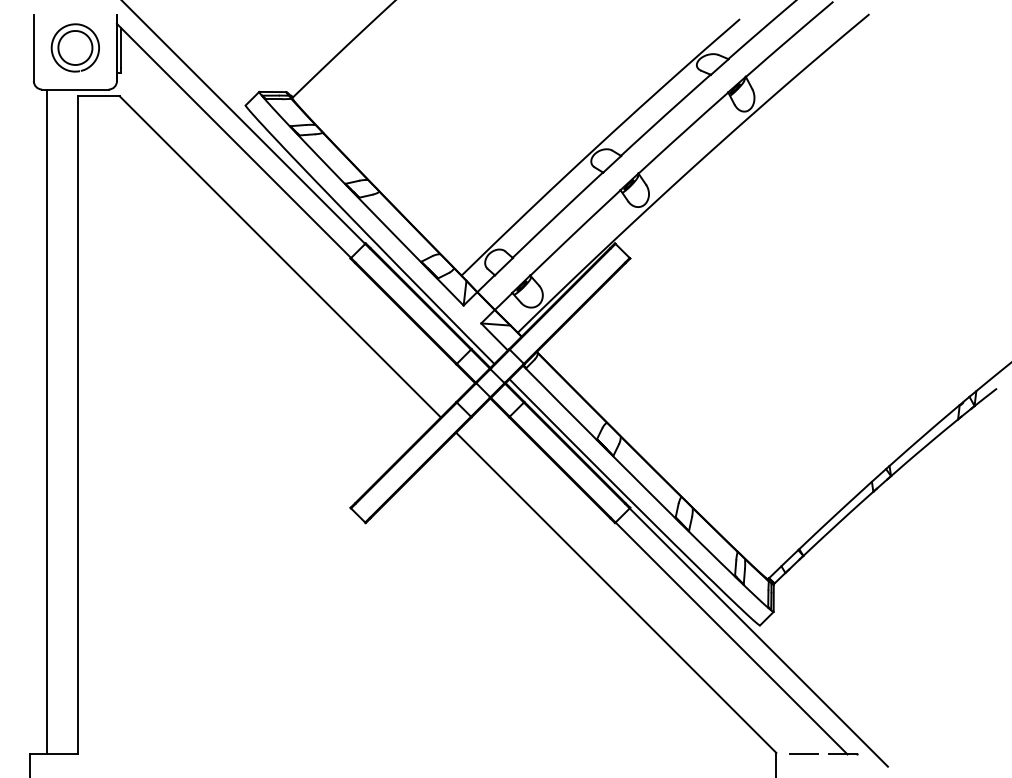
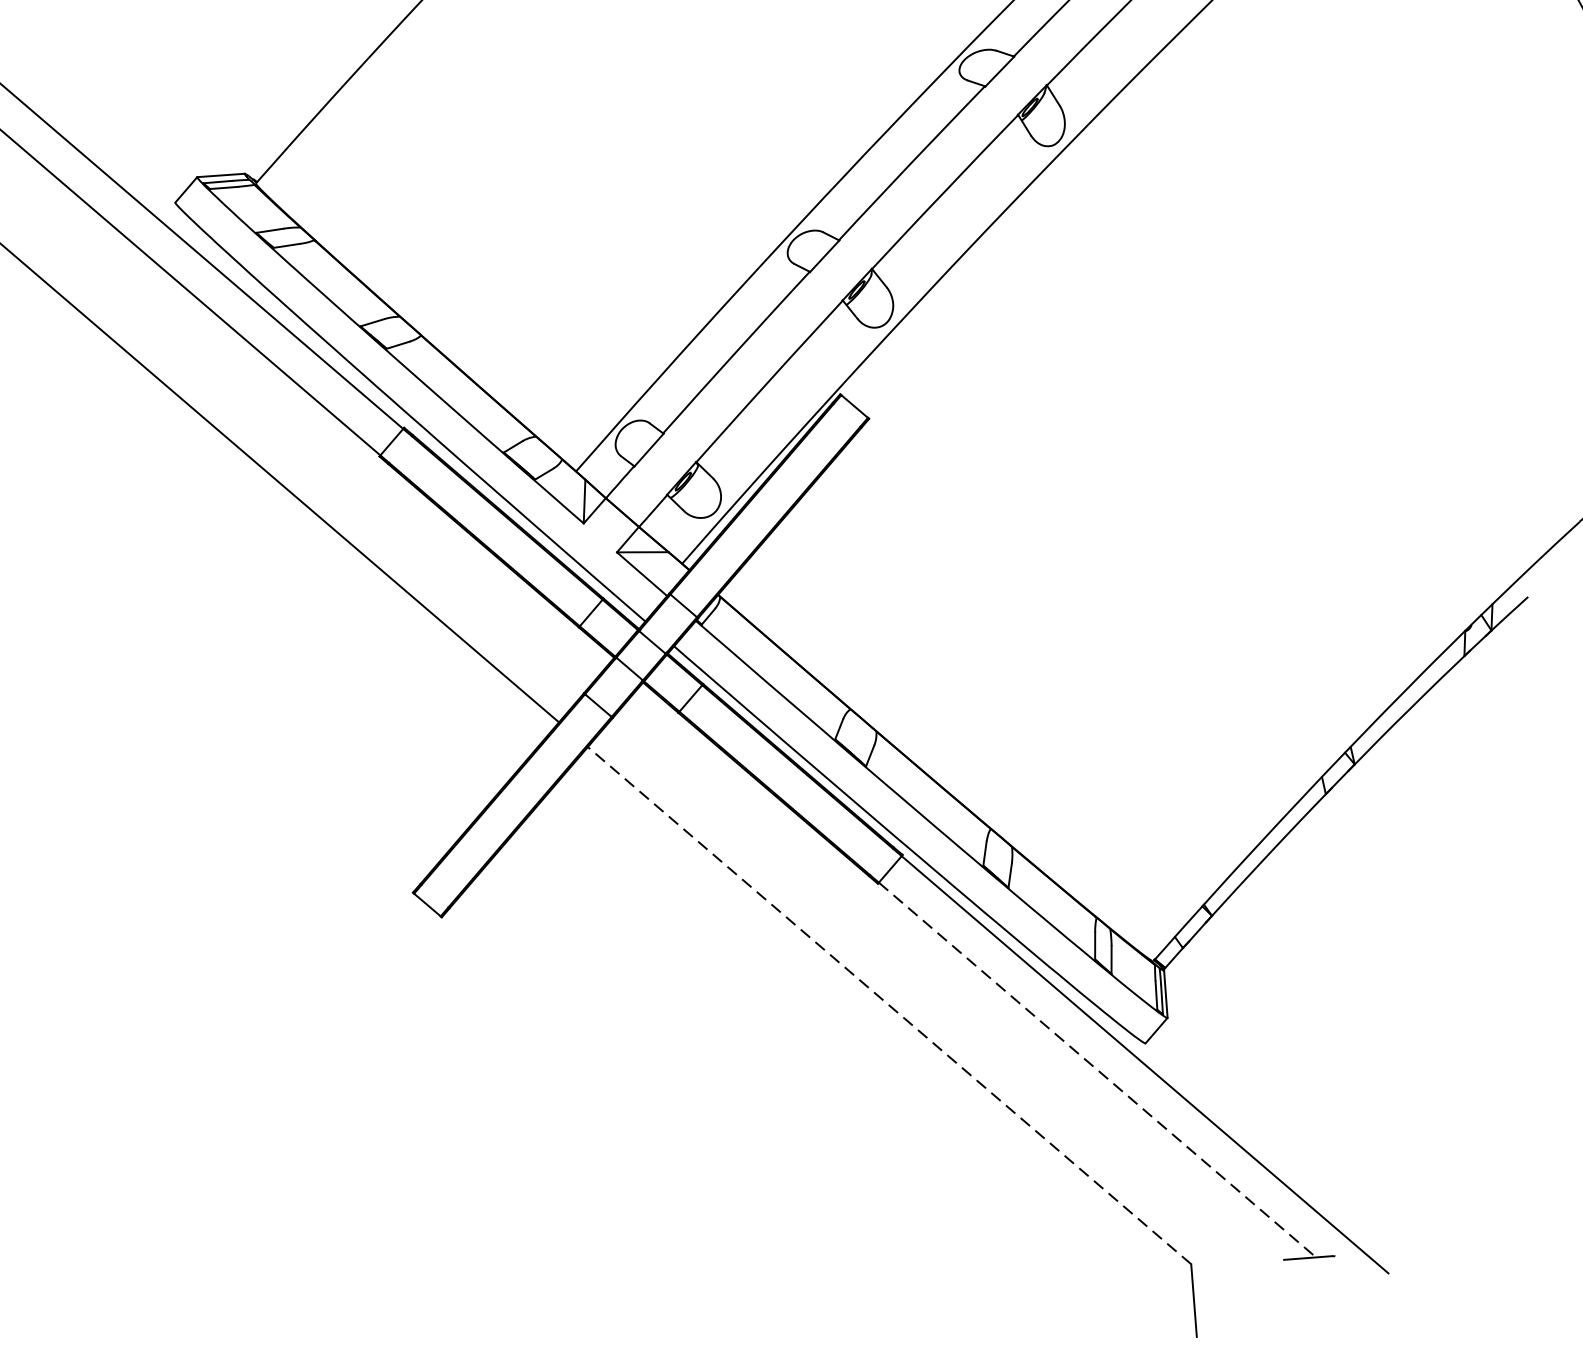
line: (615, 592) -> (888, 1005), solid -> dashed
line: (731, 638) -> (1097, 1070), solid -> dashed
line: (803, 754) -> (1238, 1263), removed

